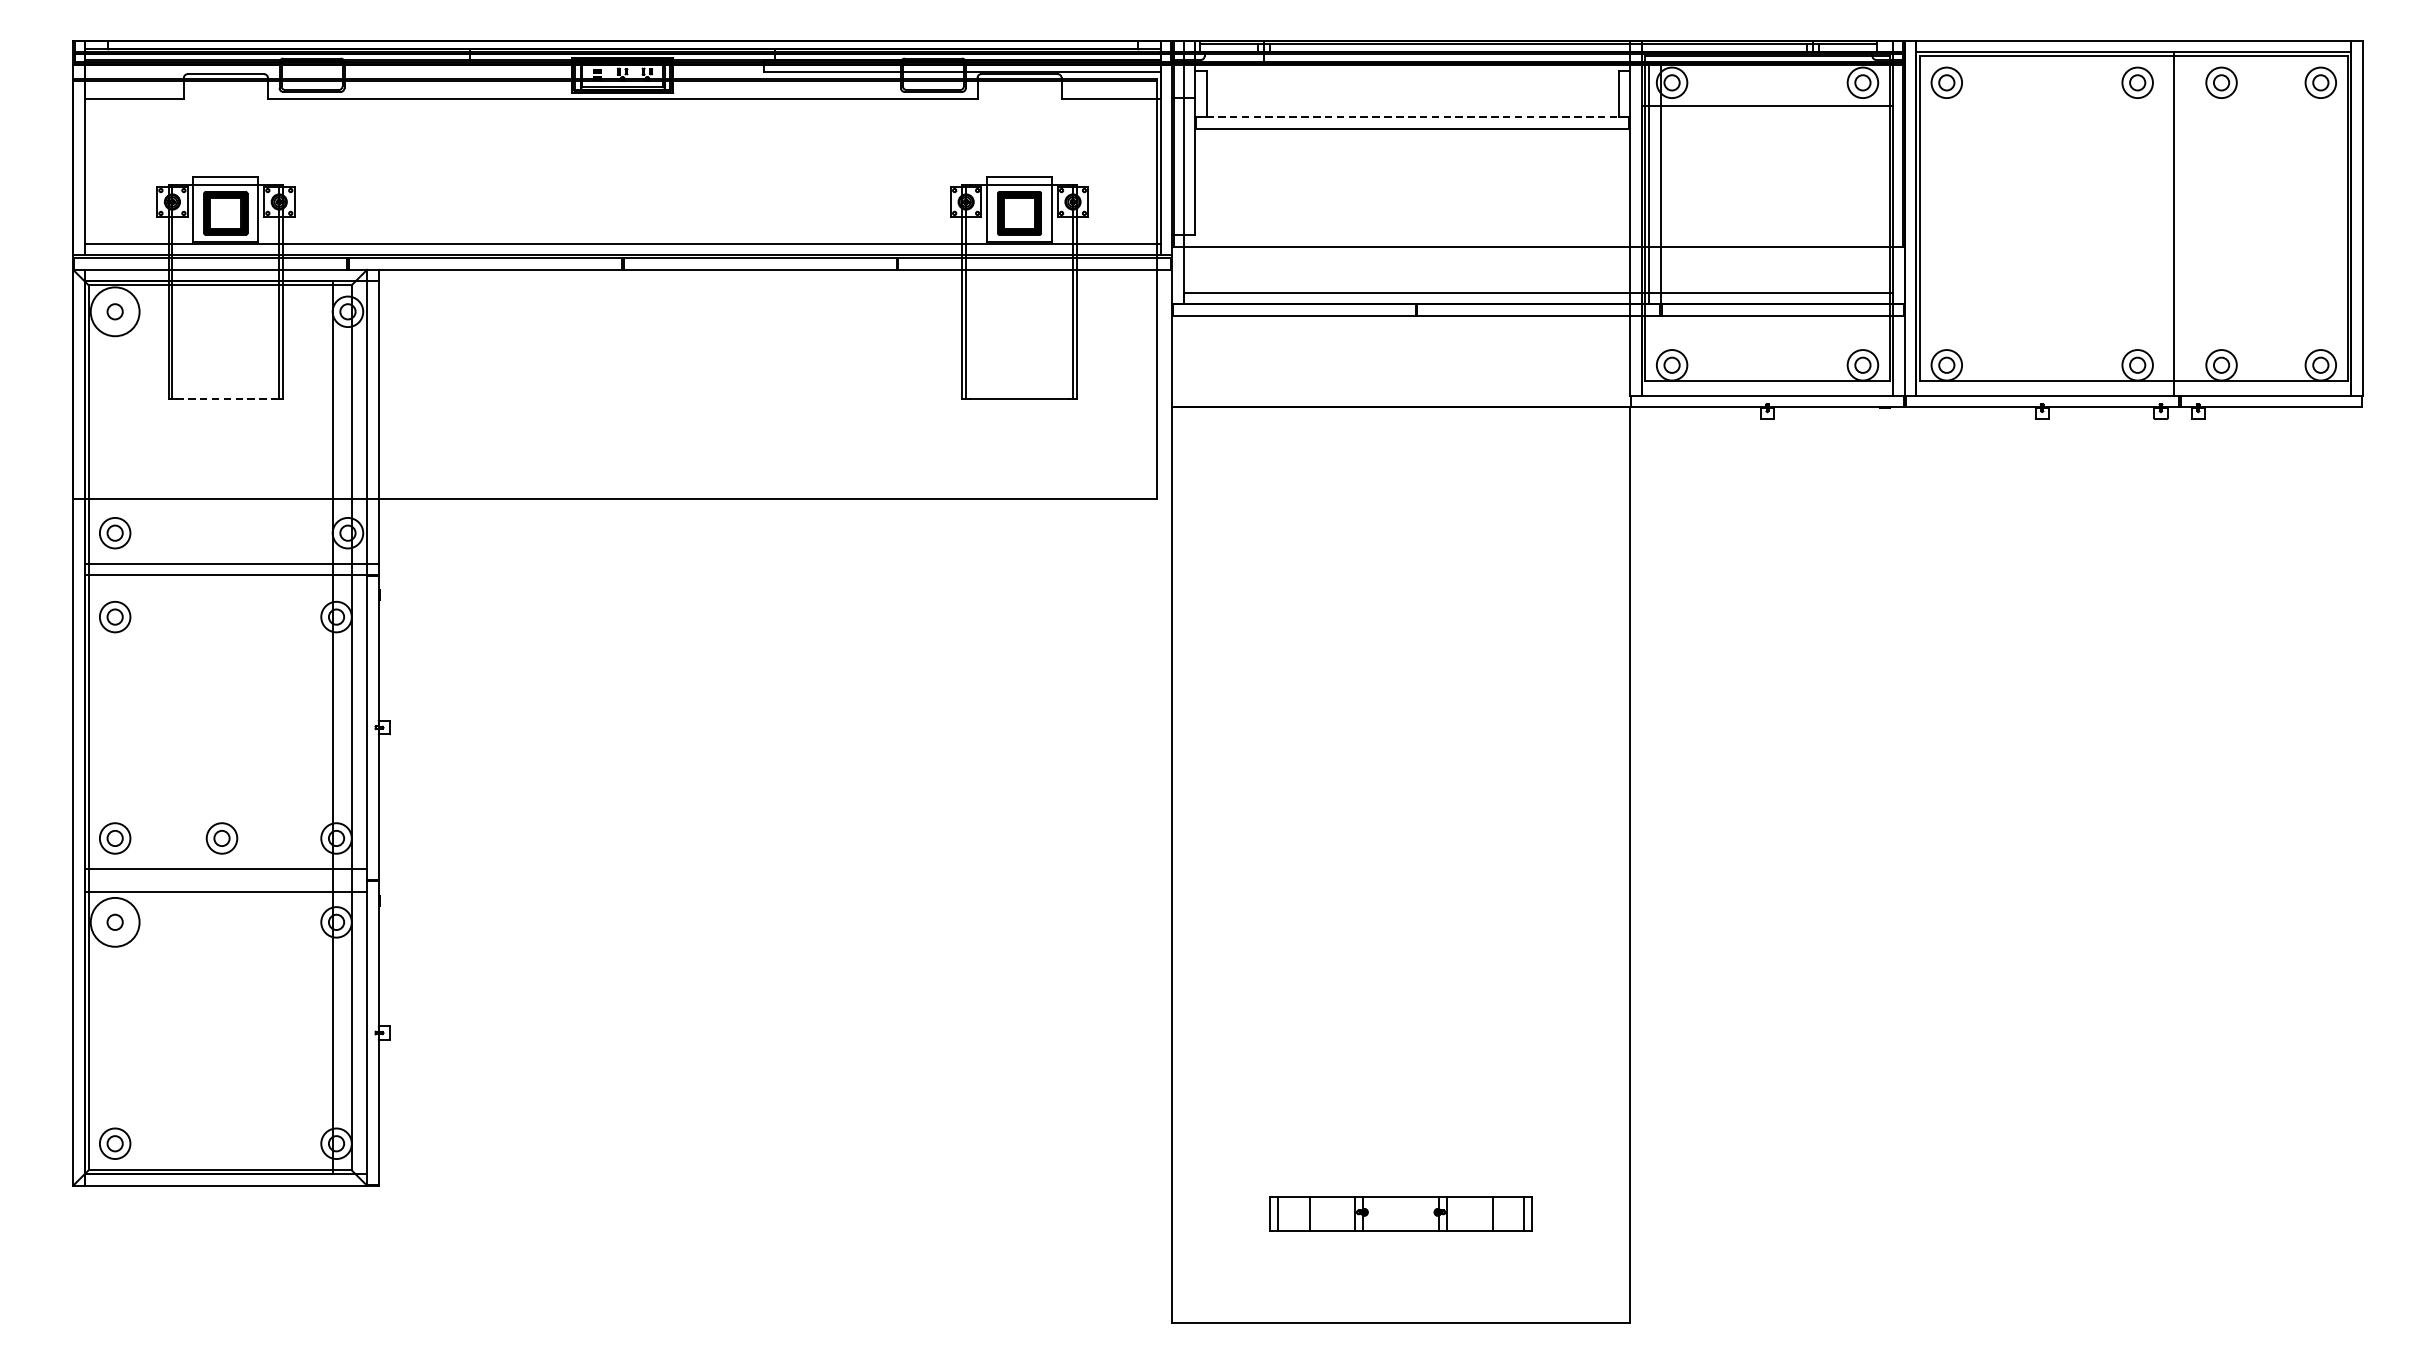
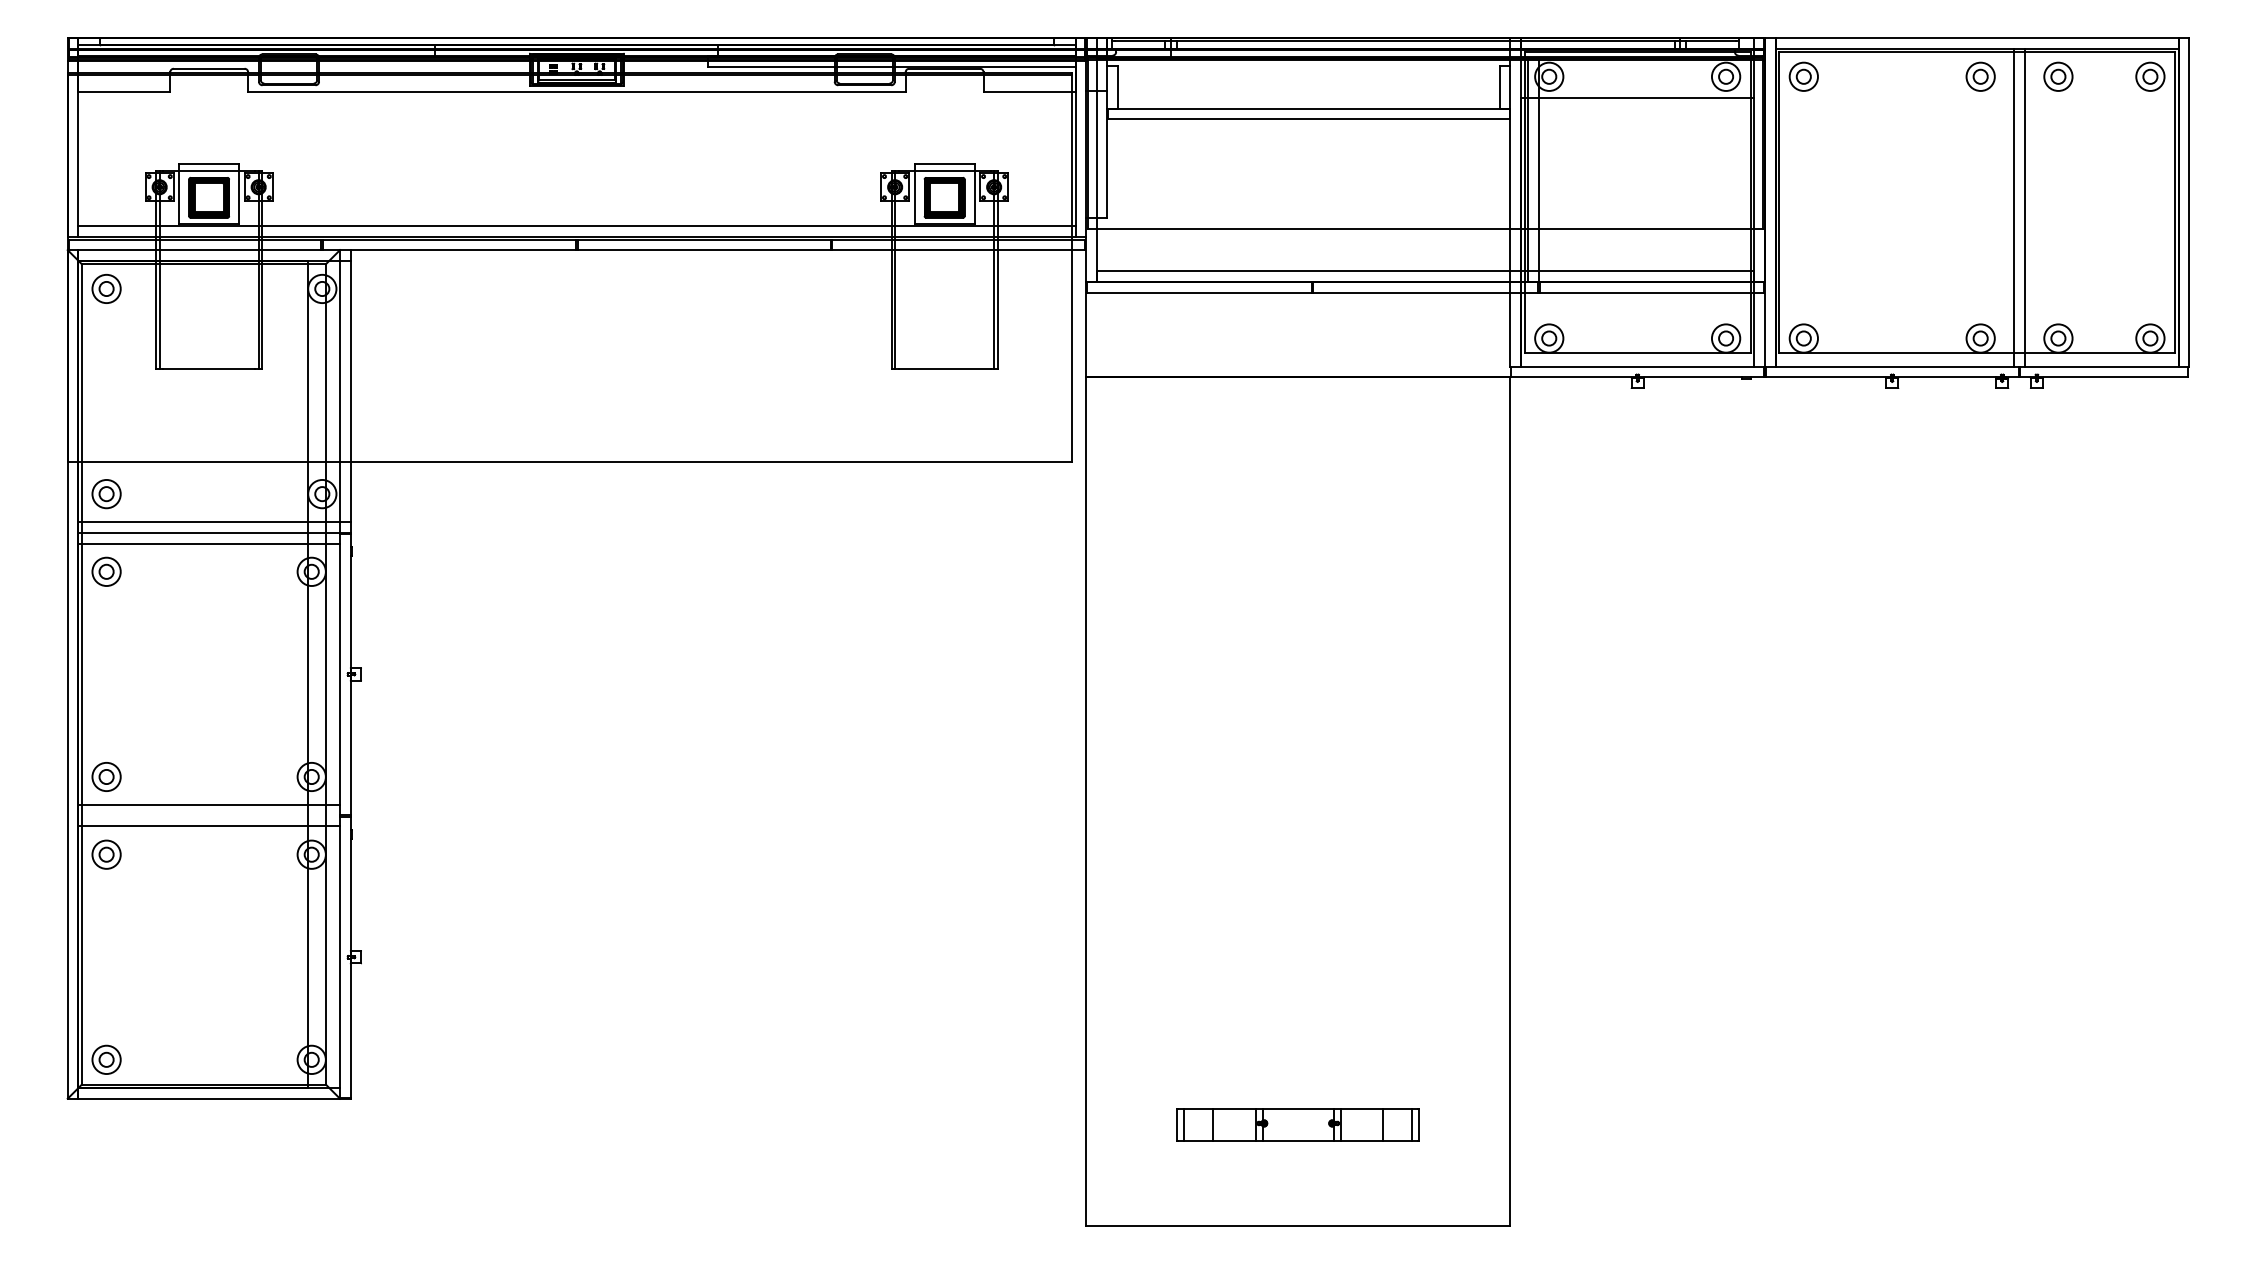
line: (1412, 117) -> (1308, 108), dashed -> solid
line: (2184, 223) -> (2024, 207), added
circle: (115, 311) -> (106, 288), size x0.62
line: (226, 398) -> (209, 369), dashed -> solid
line: (226, 586) -> (209, 543), added
part: (221, 837) -> (205, 776), removed
circle: (115, 922) -> (106, 854), size x0.62

